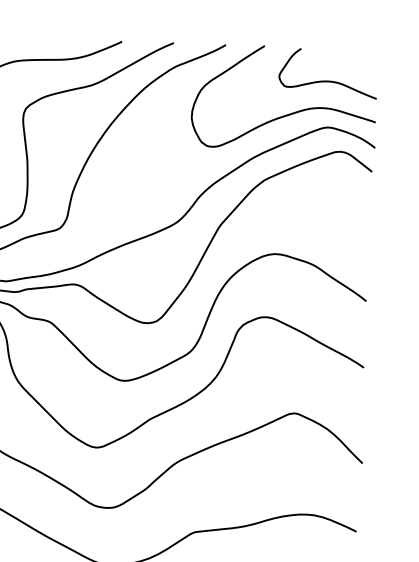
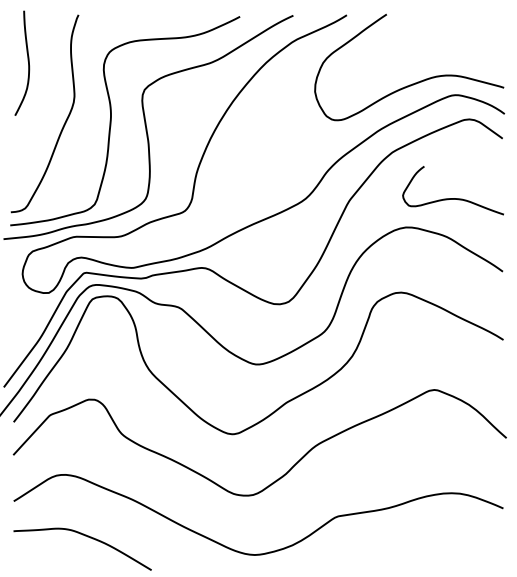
curve: (327, 81) -> (452, 198), moved

